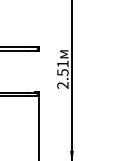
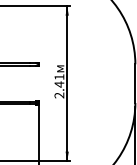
text: (62, 72) -> (59, 84), 2.51 -> 2.41

